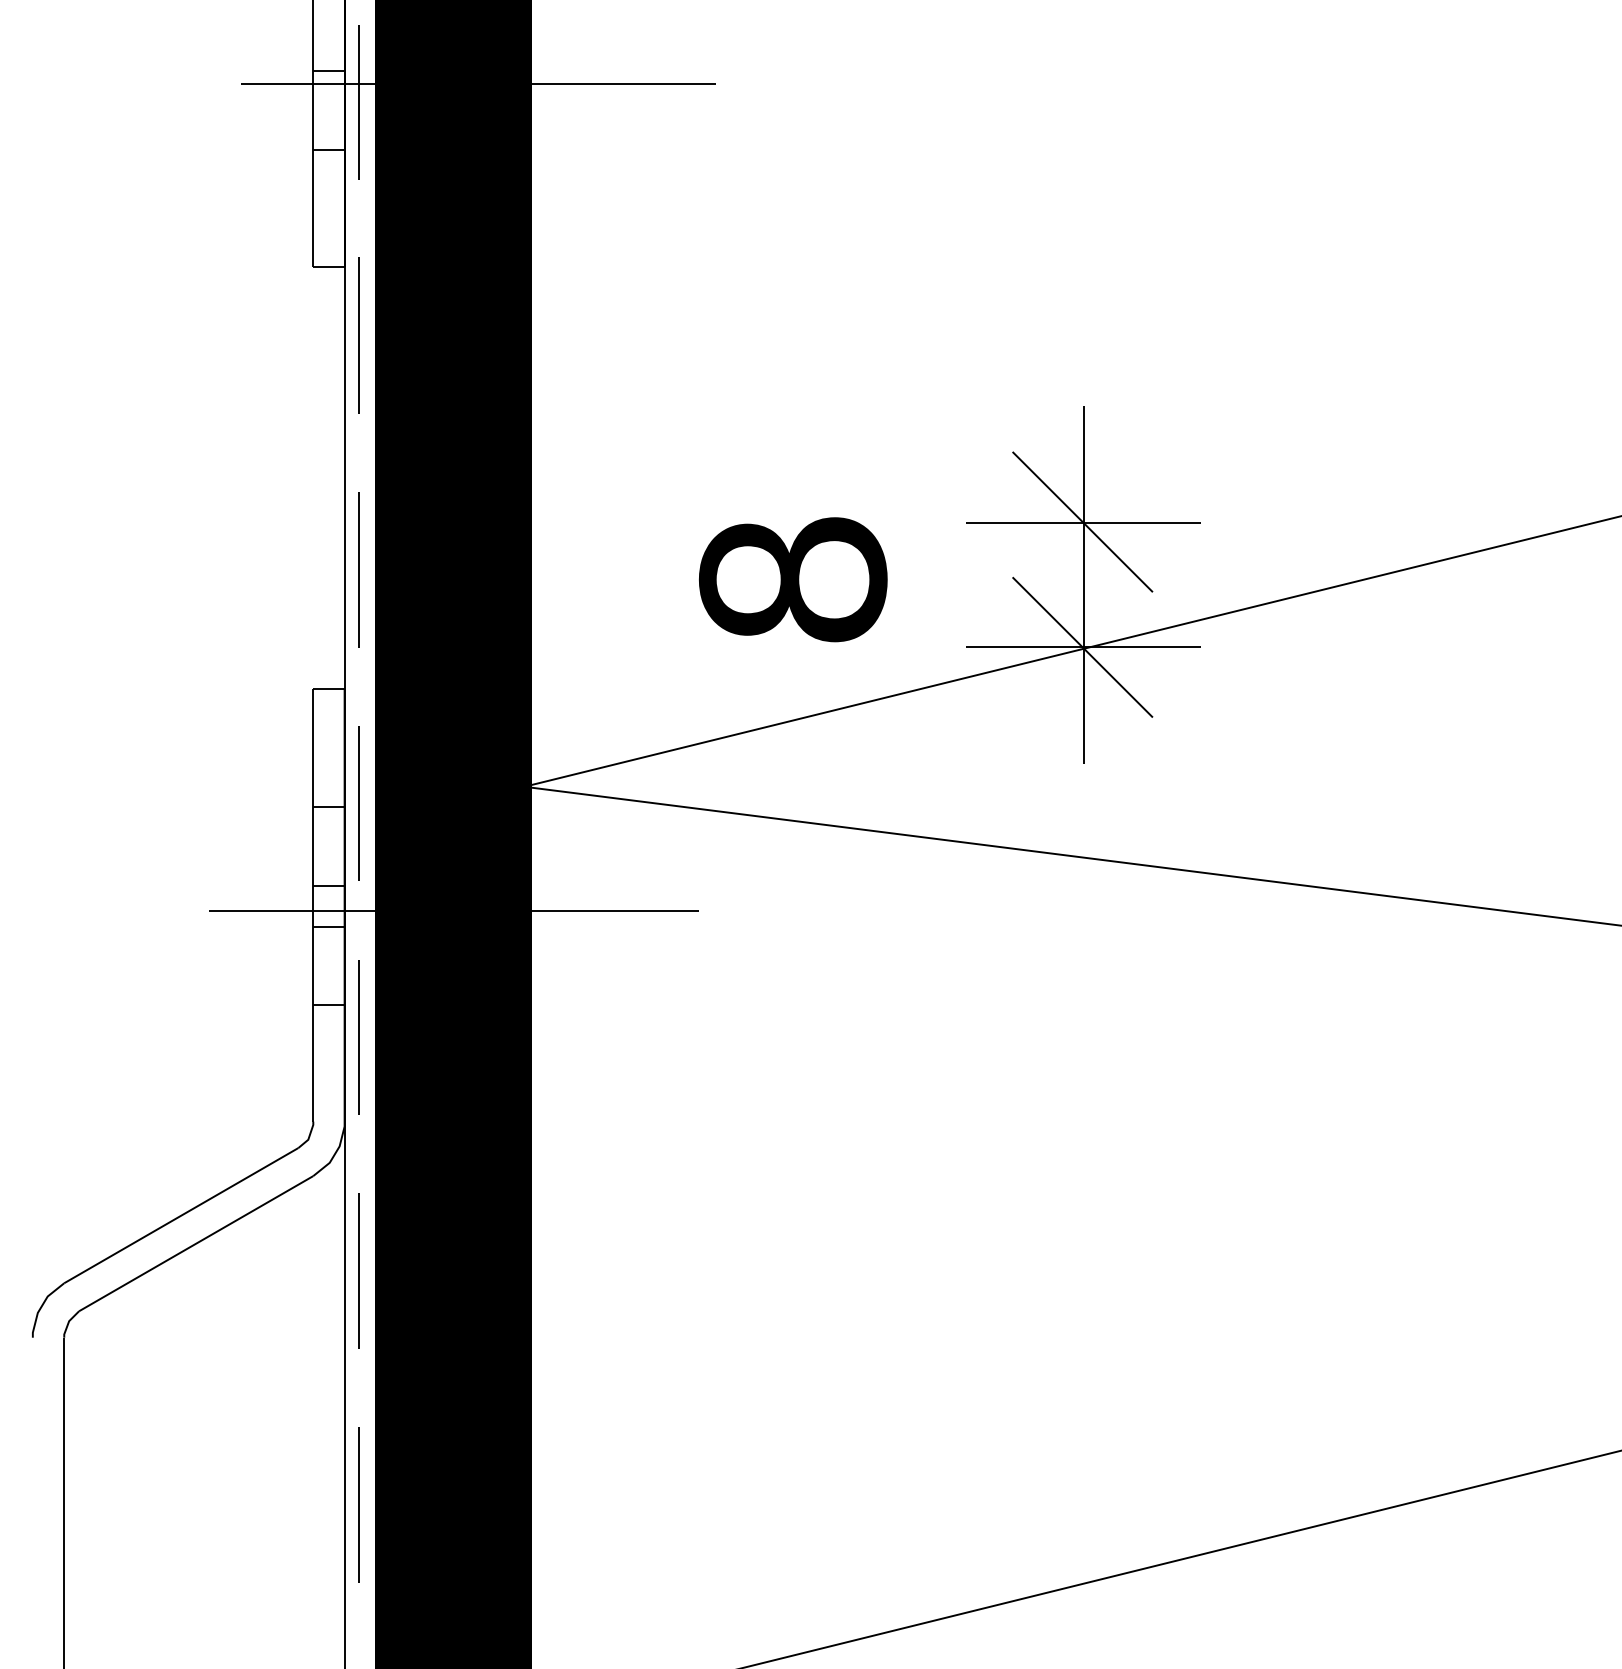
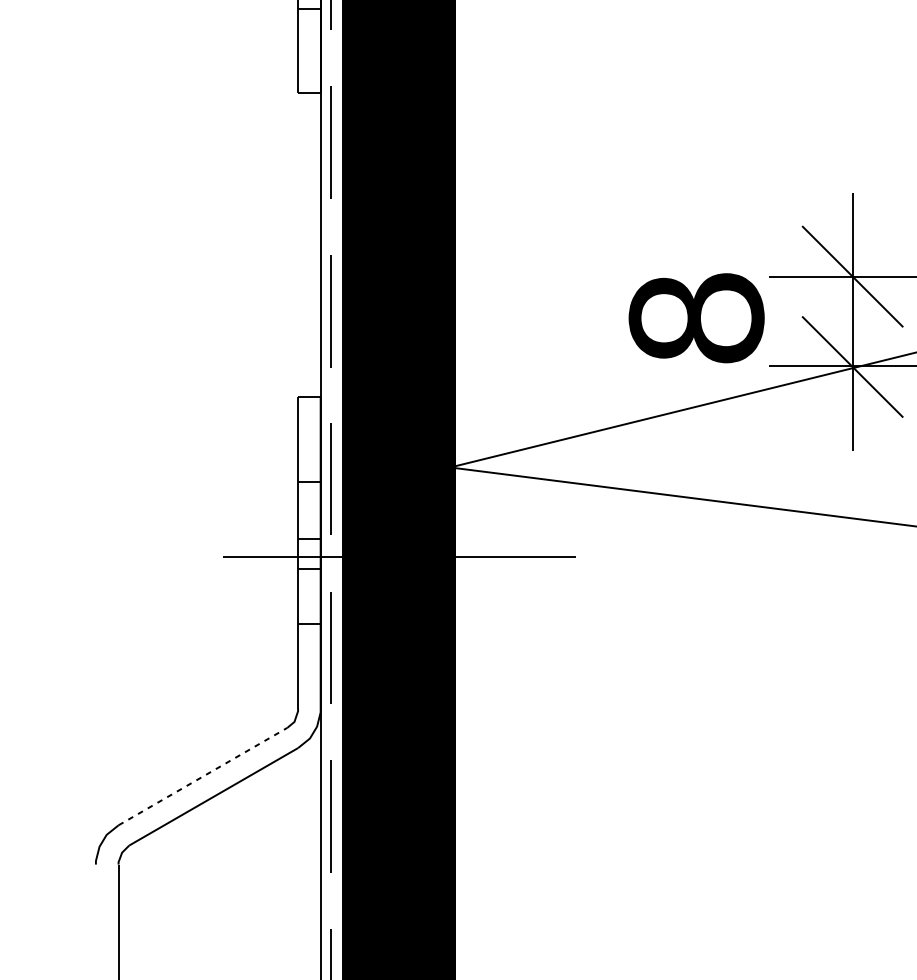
text: (793, 579) -> (696, 318), moved
line: (181, 1215) -> (203, 776), solid -> dashed

